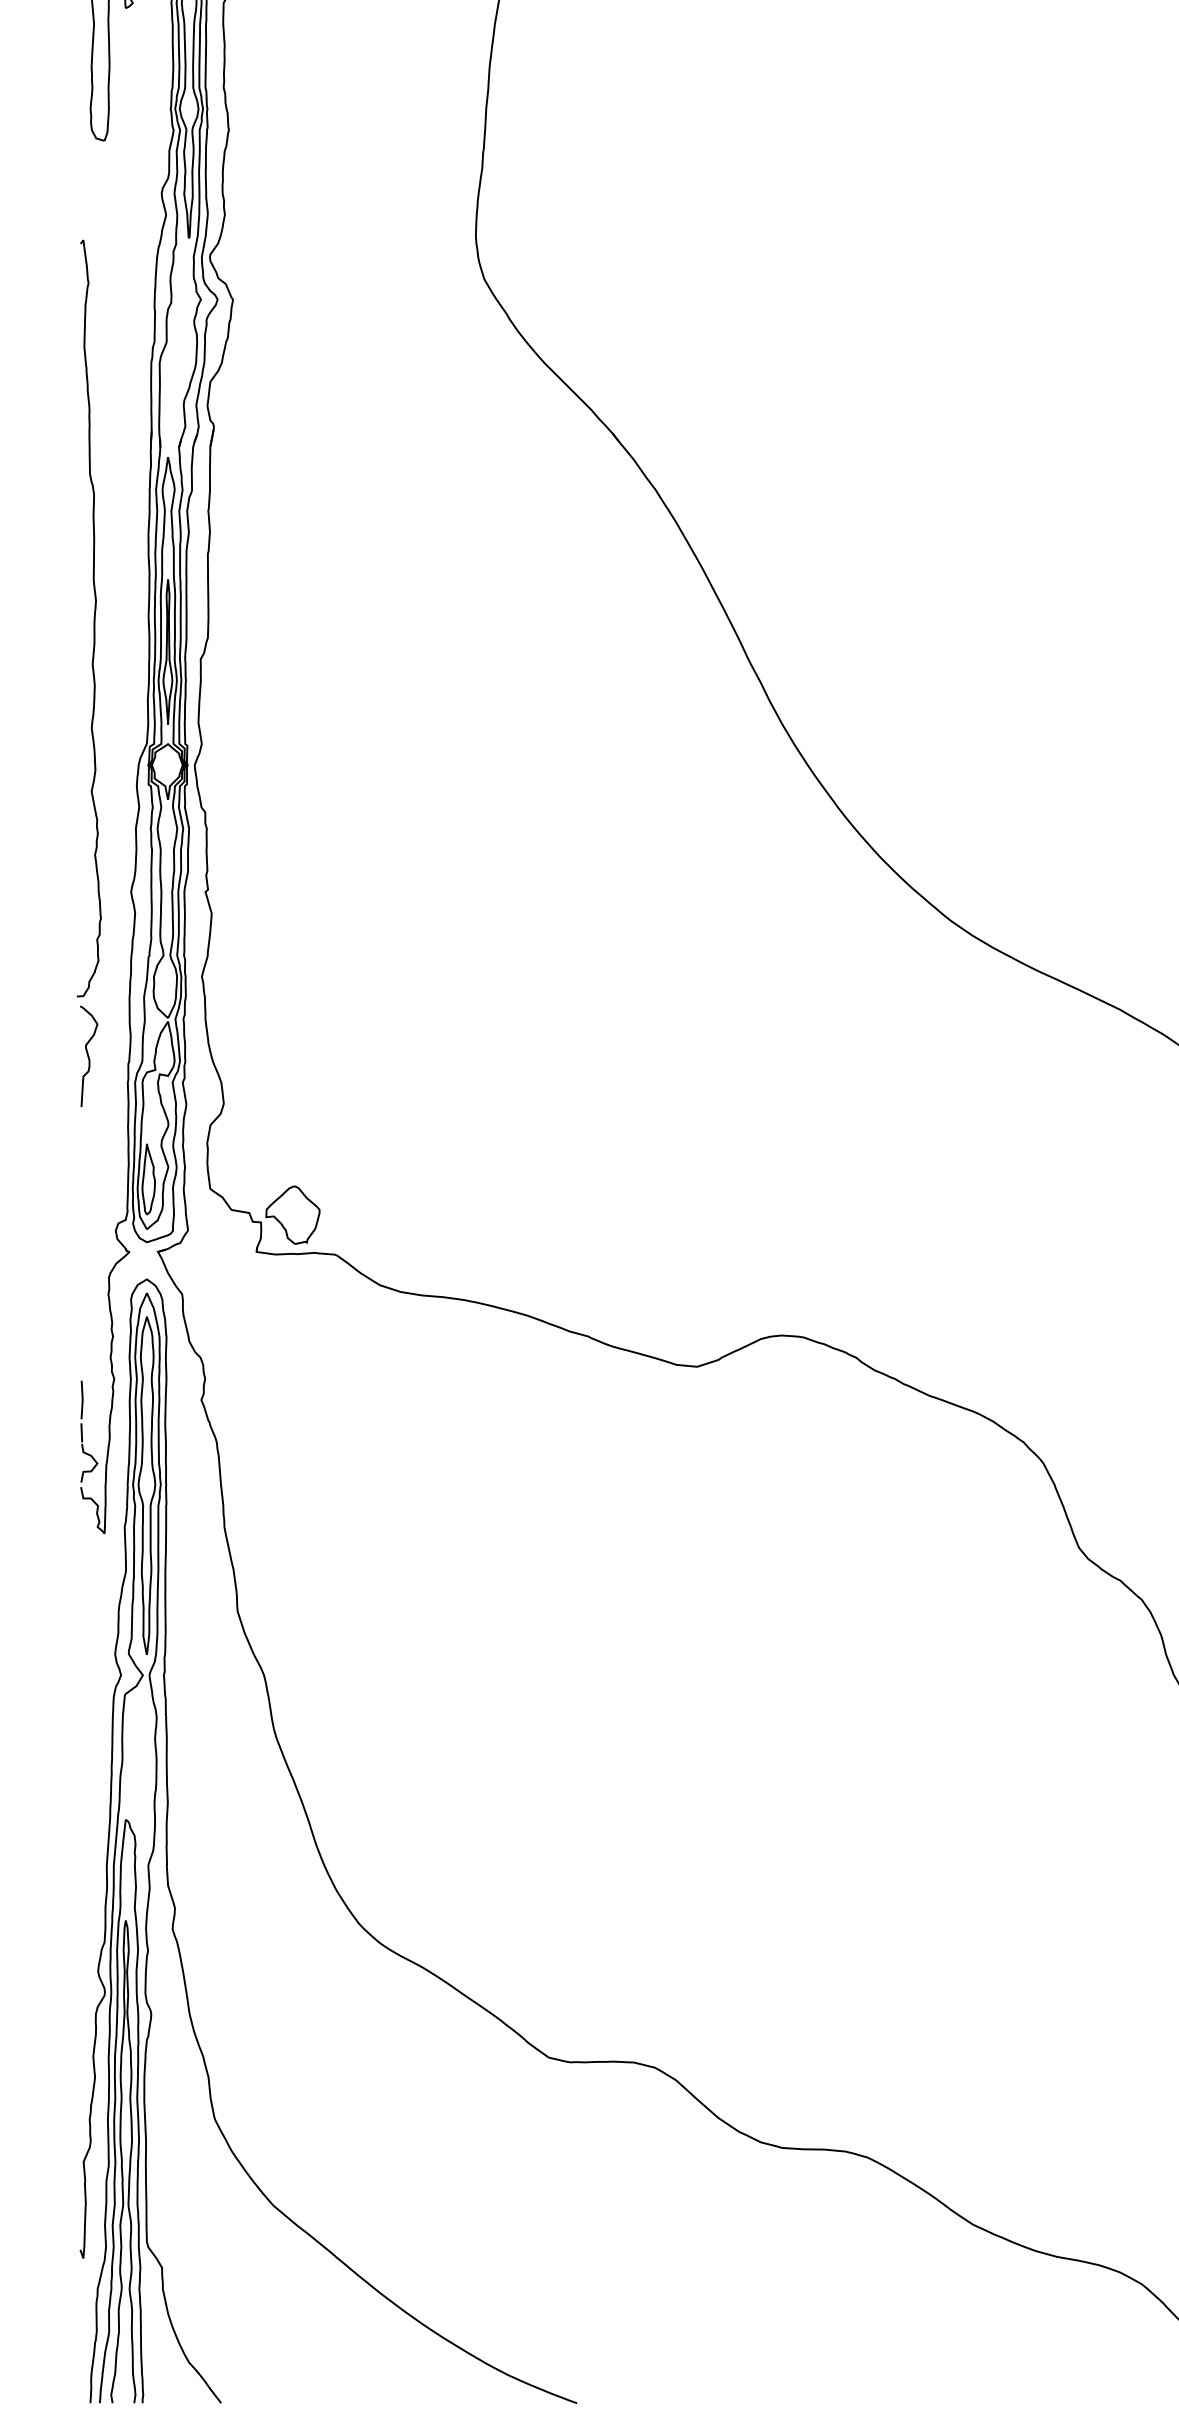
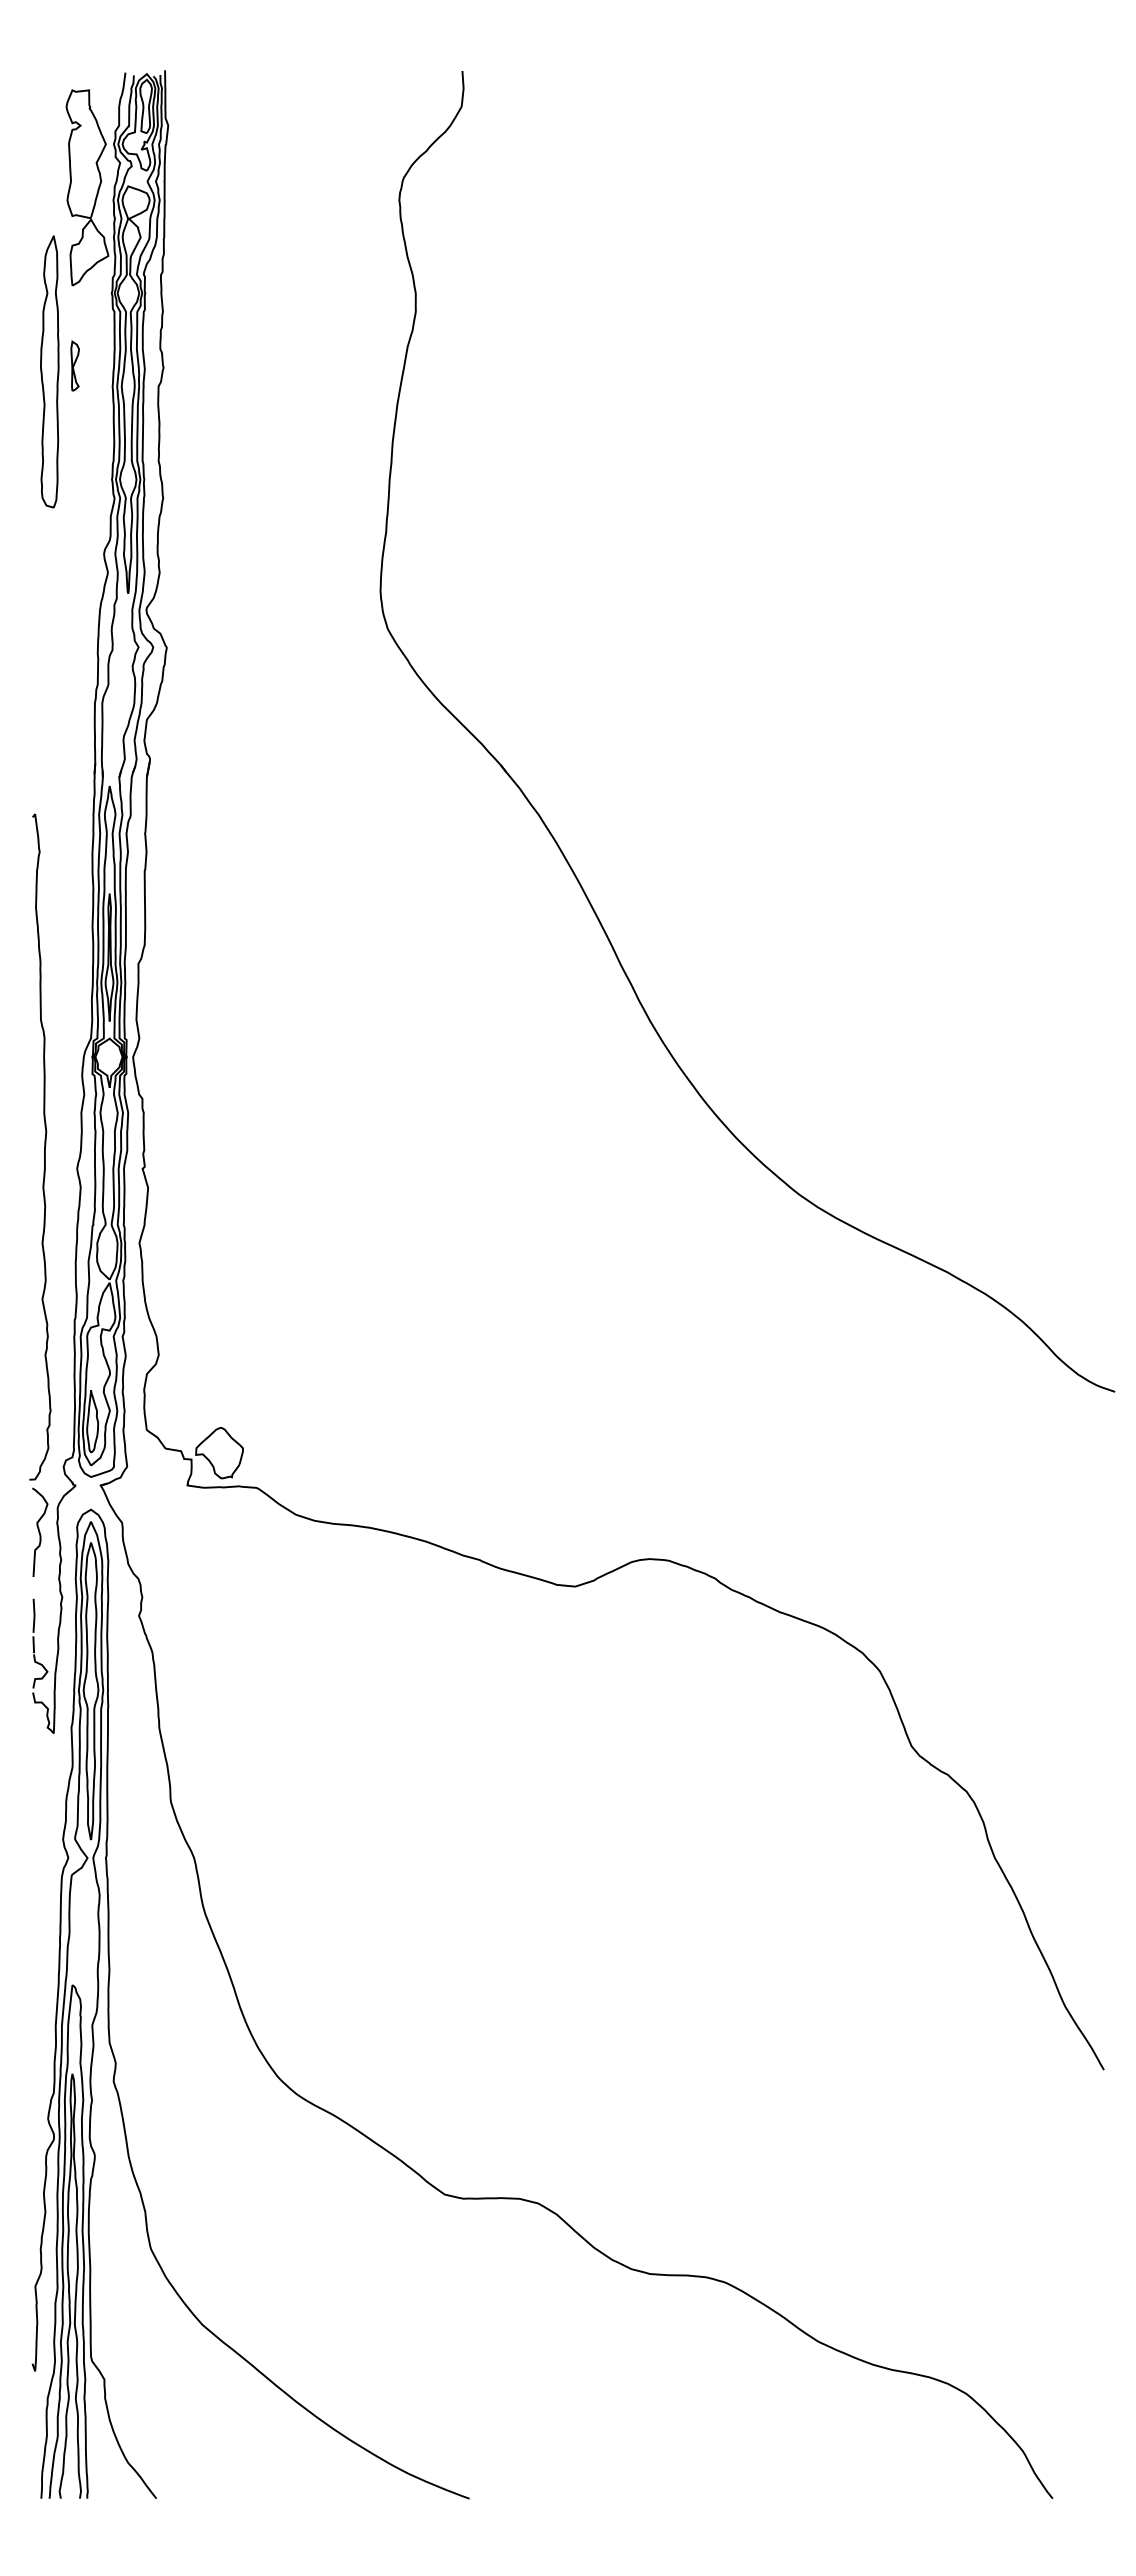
part: (89, 672) -> (40, 1194), moved

